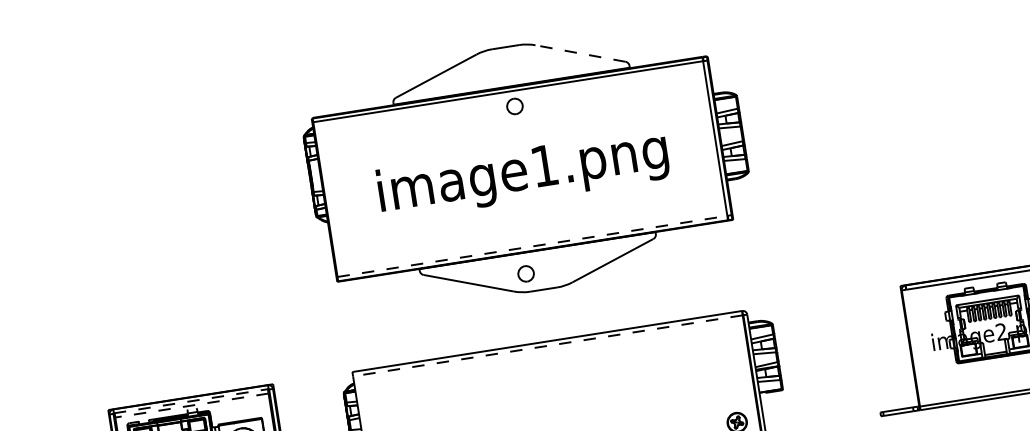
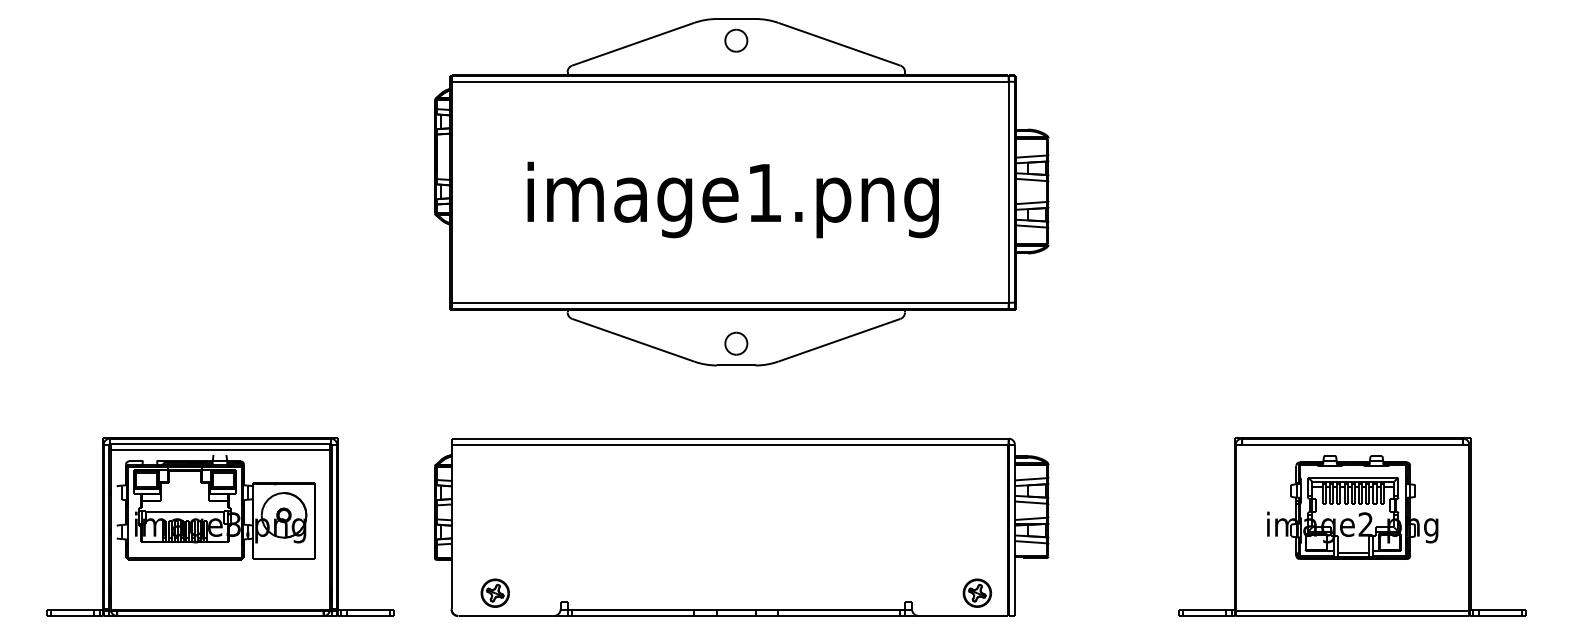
line: (580, 53) -> (839, 44), dashed -> solid
part: (515, 106) -> (736, 40), moved
line: (532, 246) -> (730, 302), dashed -> solid
part: (526, 273) -> (736, 343), moved
line: (547, 345) -> (729, 444), dashed -> solid
line: (191, 401) -> (220, 444), dashed -> solid
line: (192, 405) -> (220, 450), dashed -> solid

